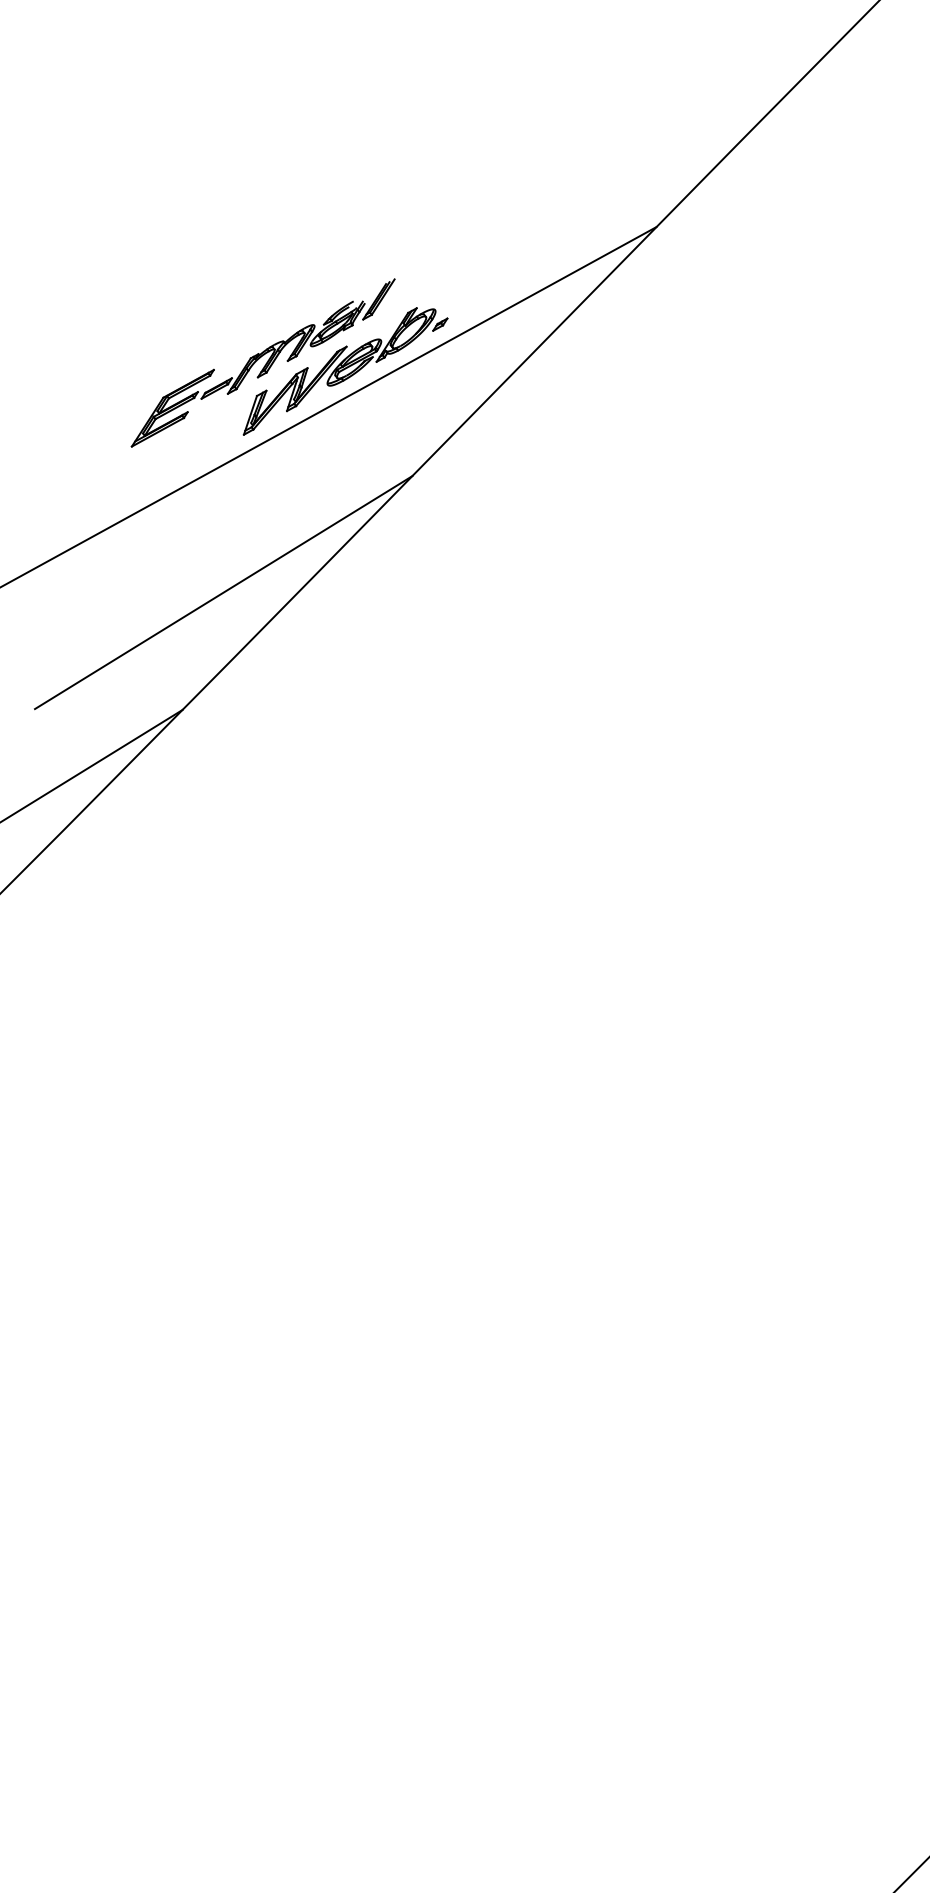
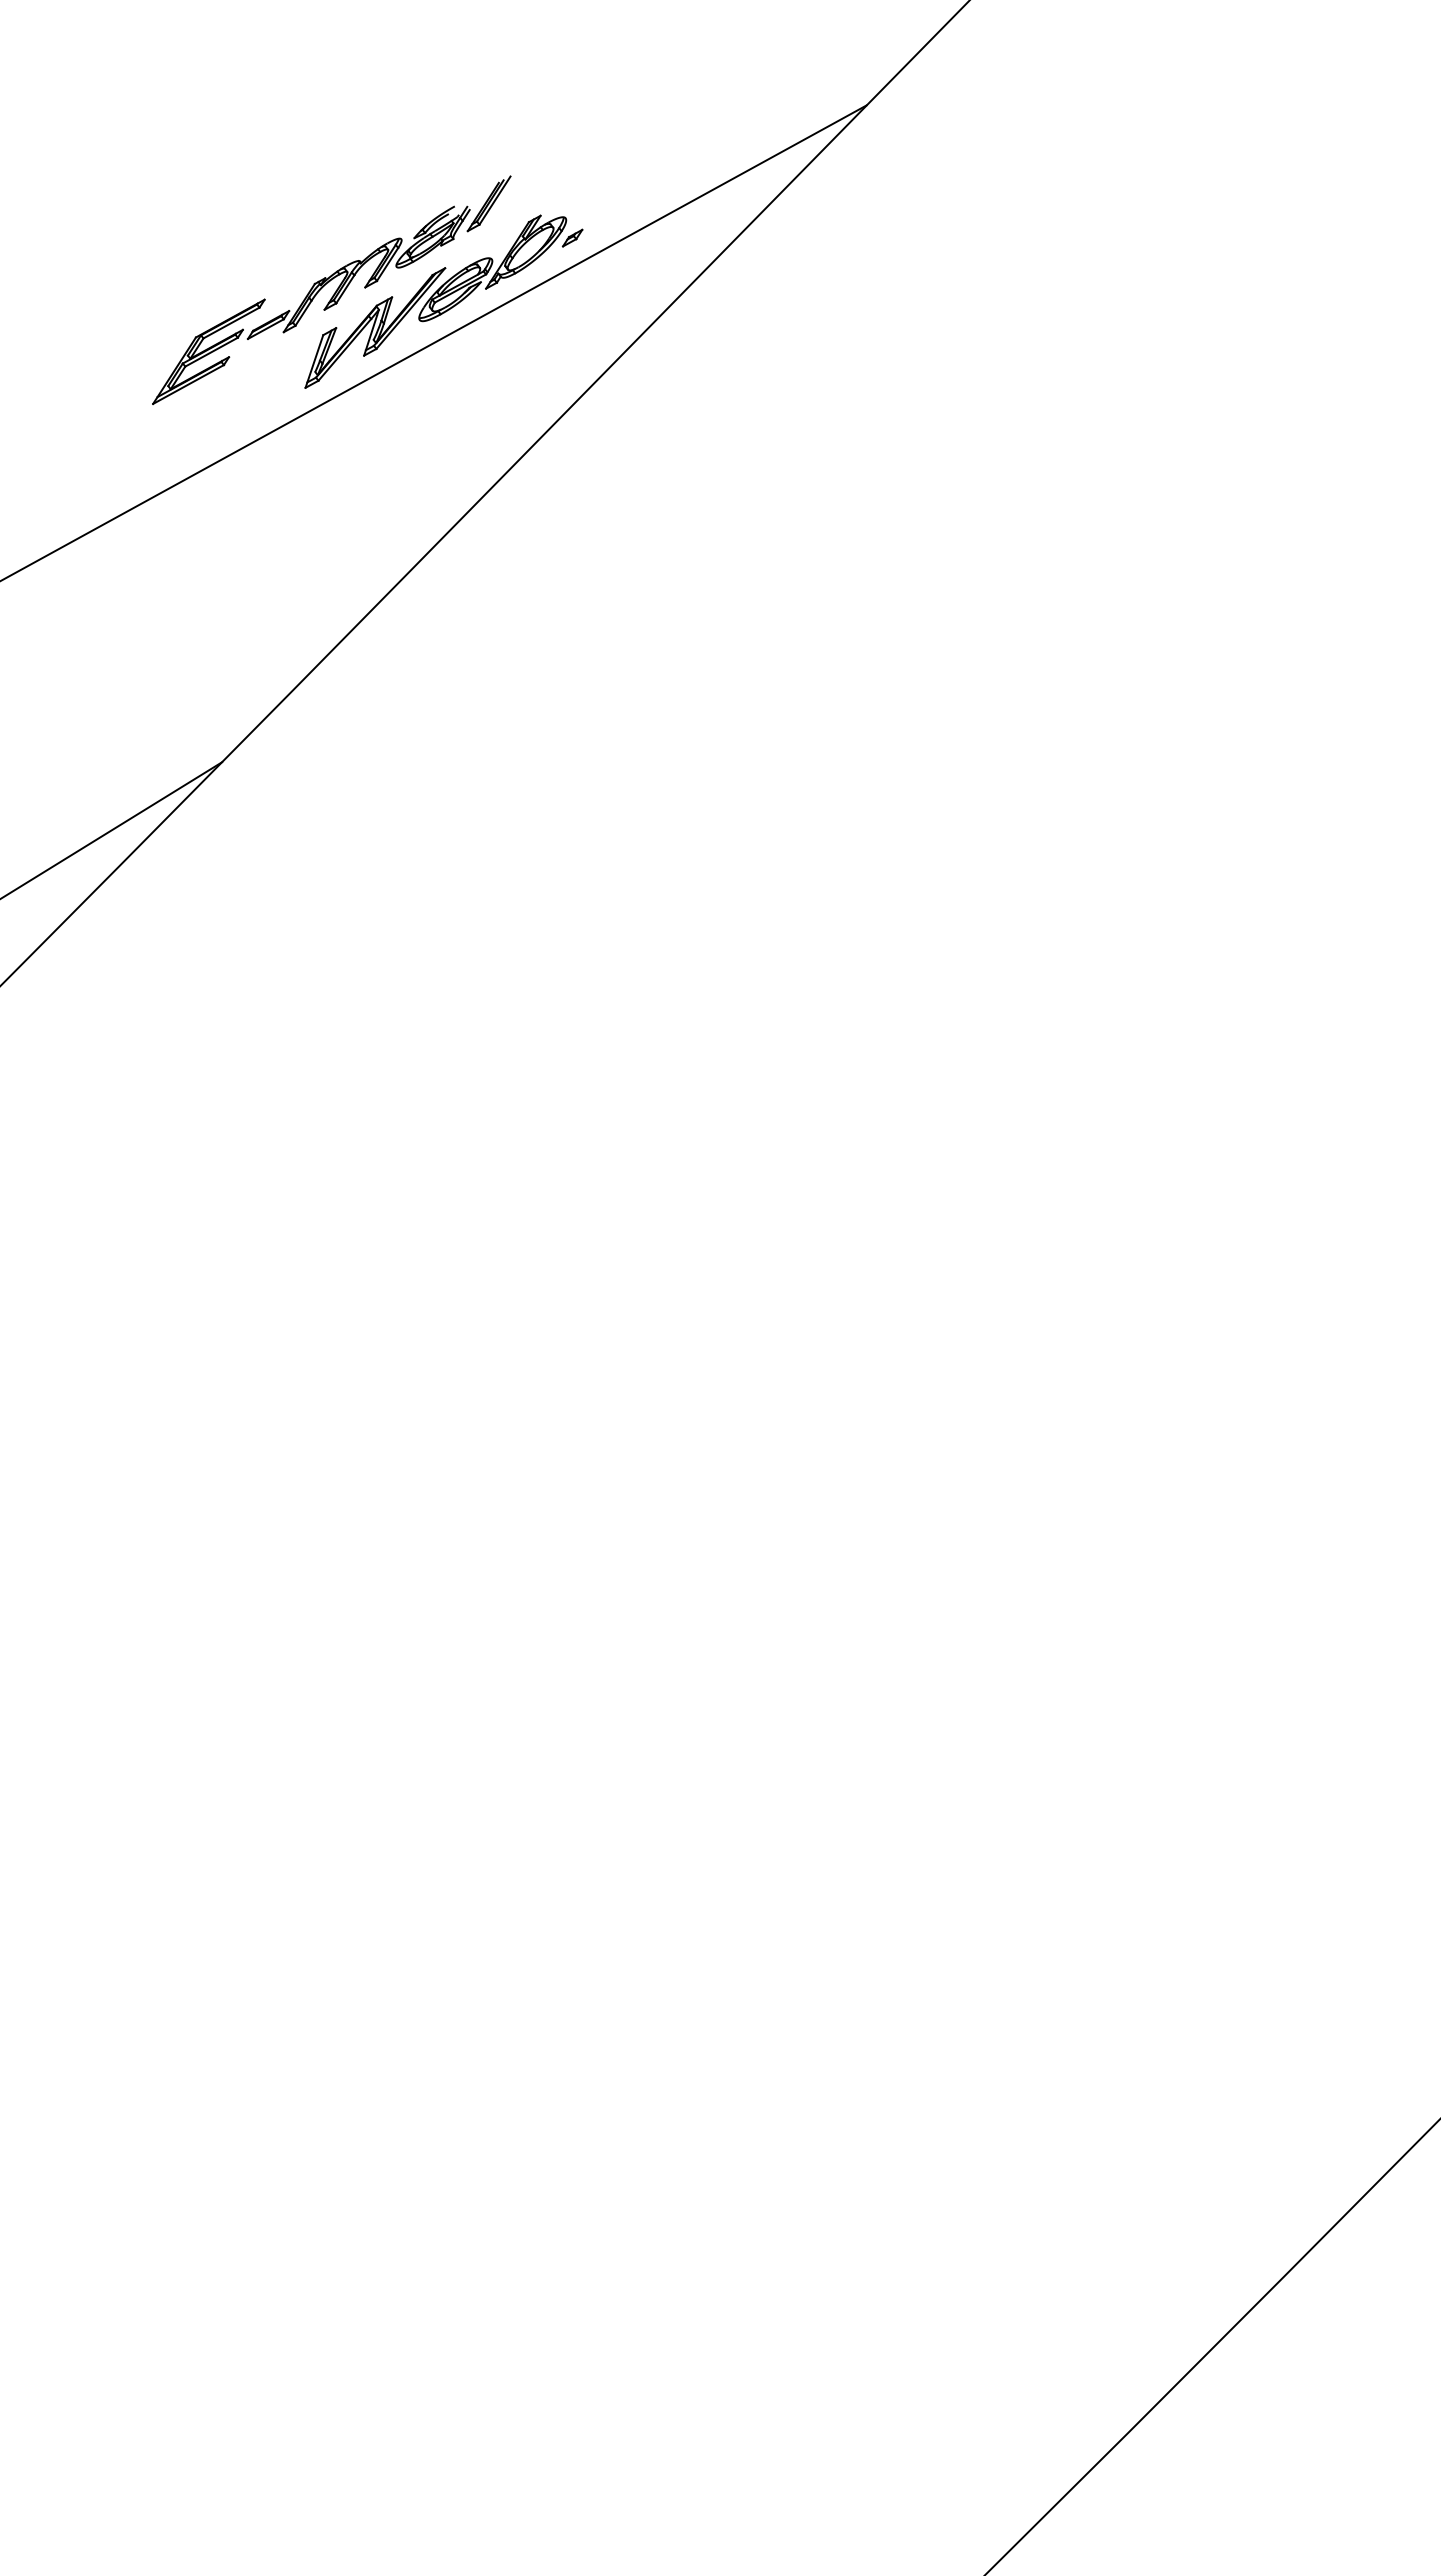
line: (223, 592) -> (277, 602), removed

